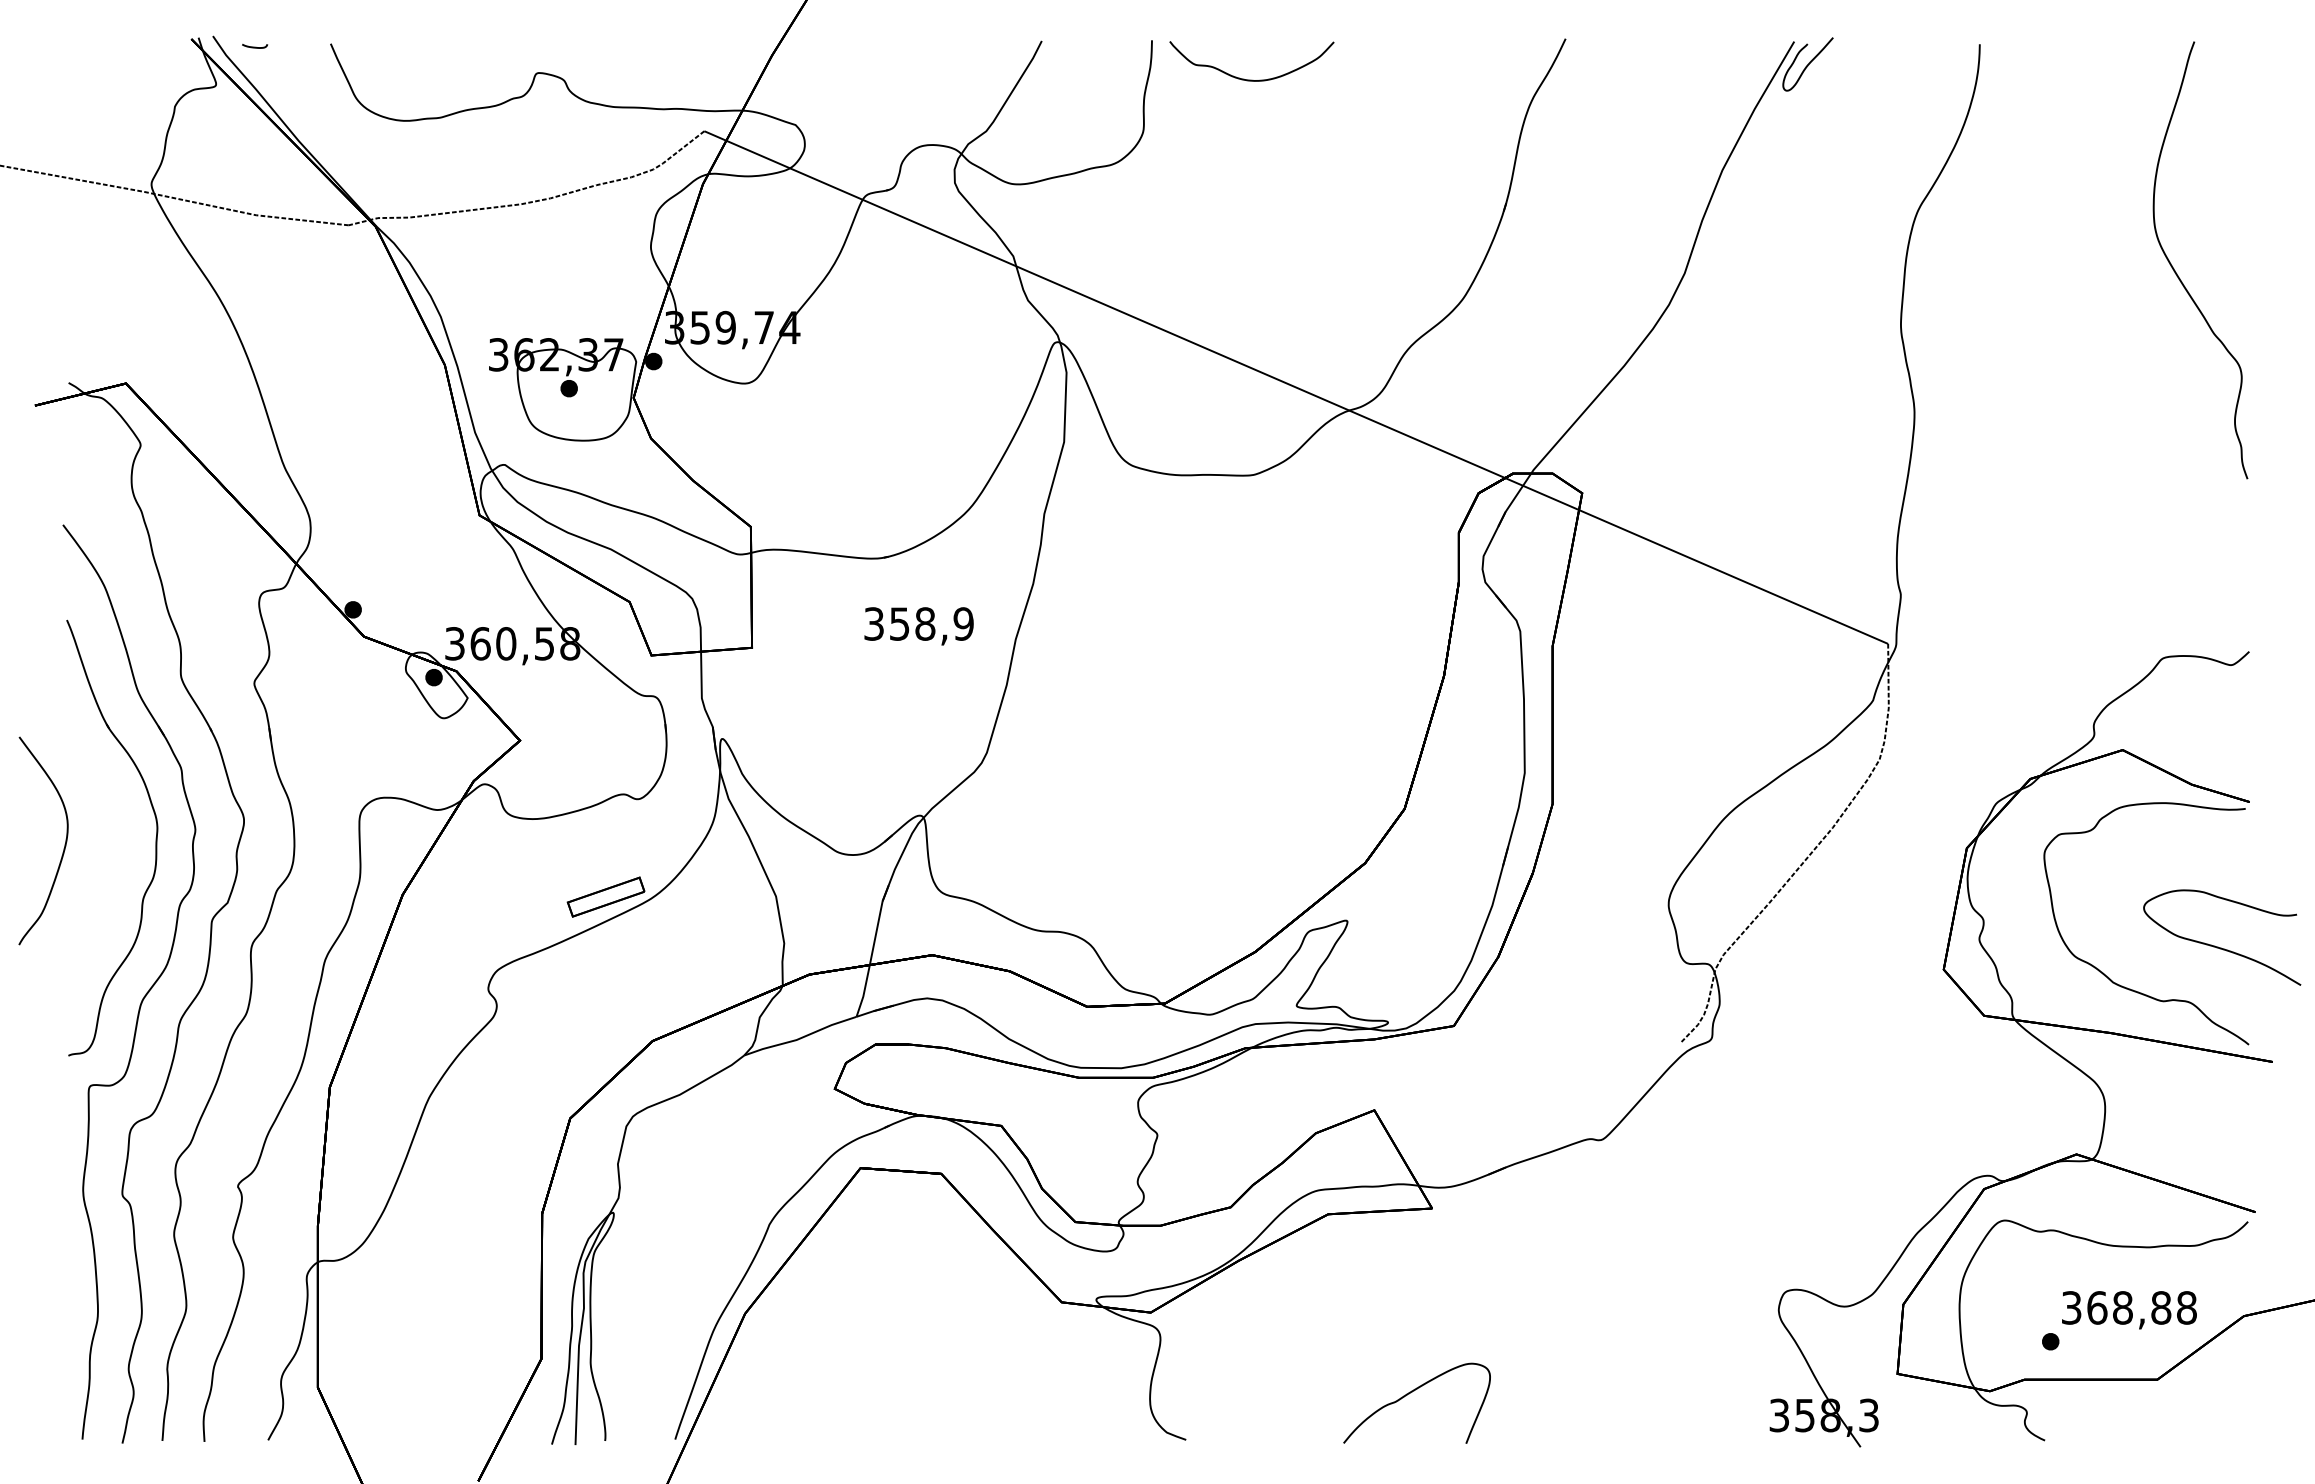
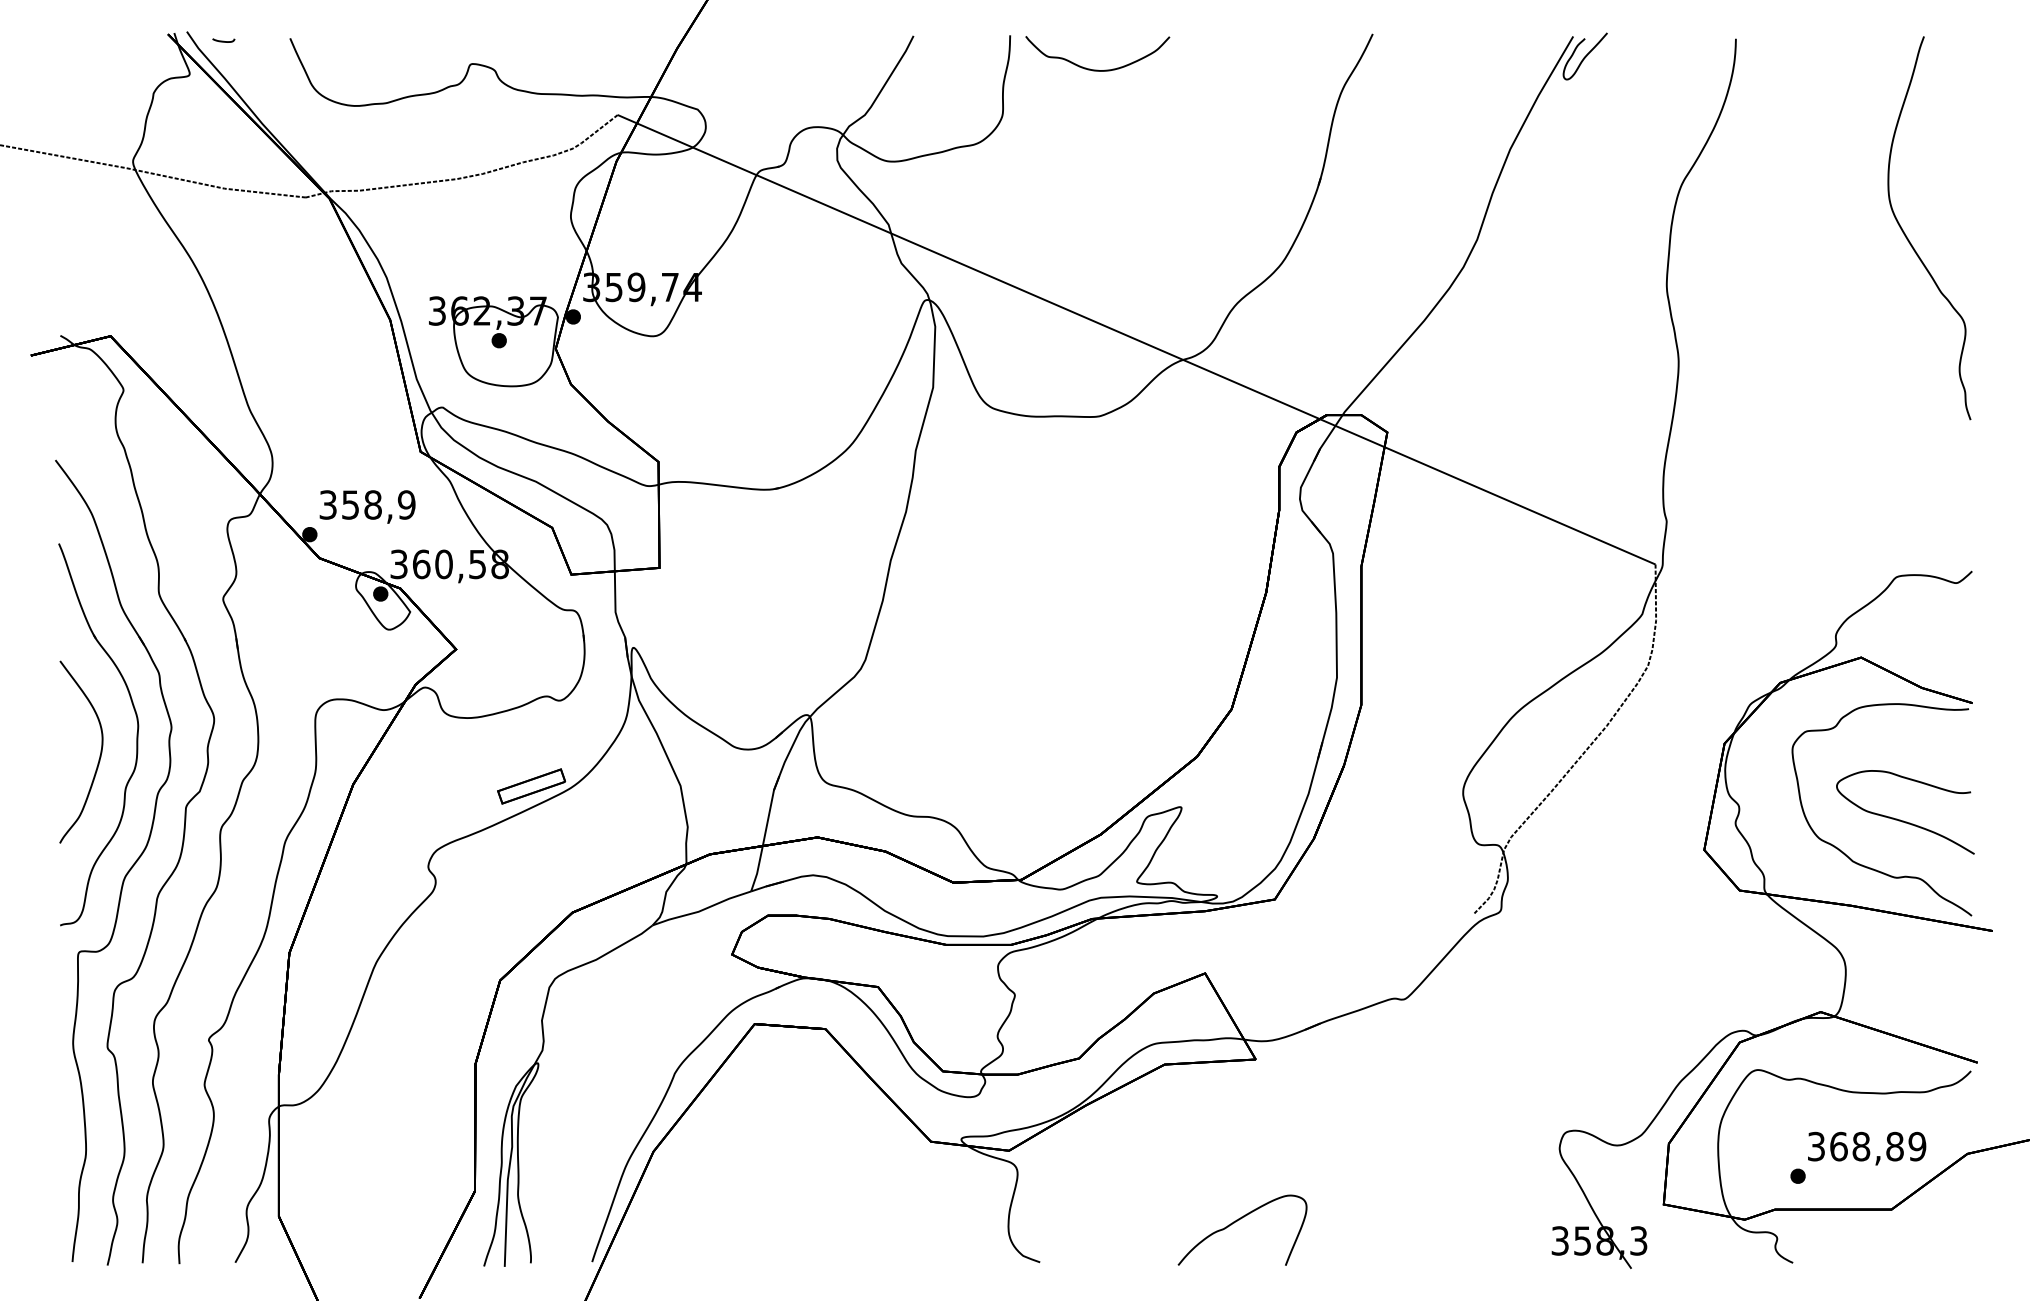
text: (918, 626) -> (367, 507), moved
part: (64, 844) -> (99, 755), moved
part: (2218, 946) -> (1902, 820), moved
text: (2186, 1307) -> (1917, 1146), 368,88 -> 368,89

